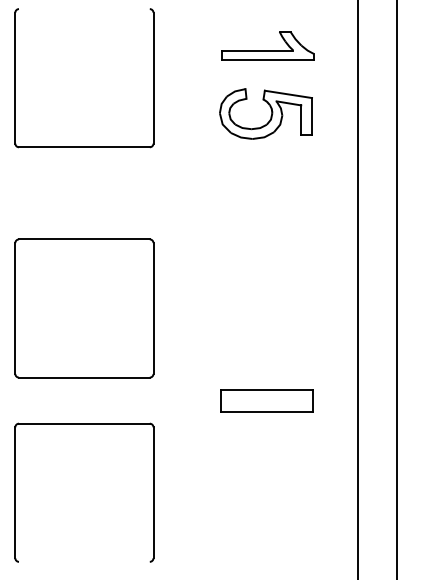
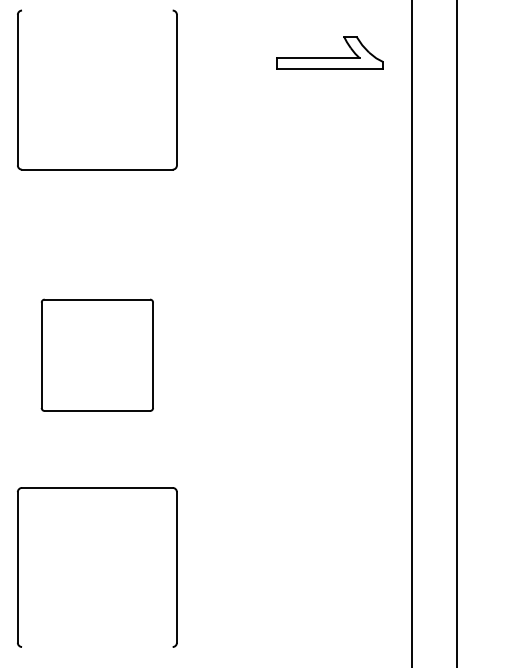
part: (267, 45) -> (330, 52), moved
part: (265, 113) -> (305, 130), removed
part: (84, 308) -> (97, 355), size x0.7
part: (266, 400) -> (307, 461), removed

